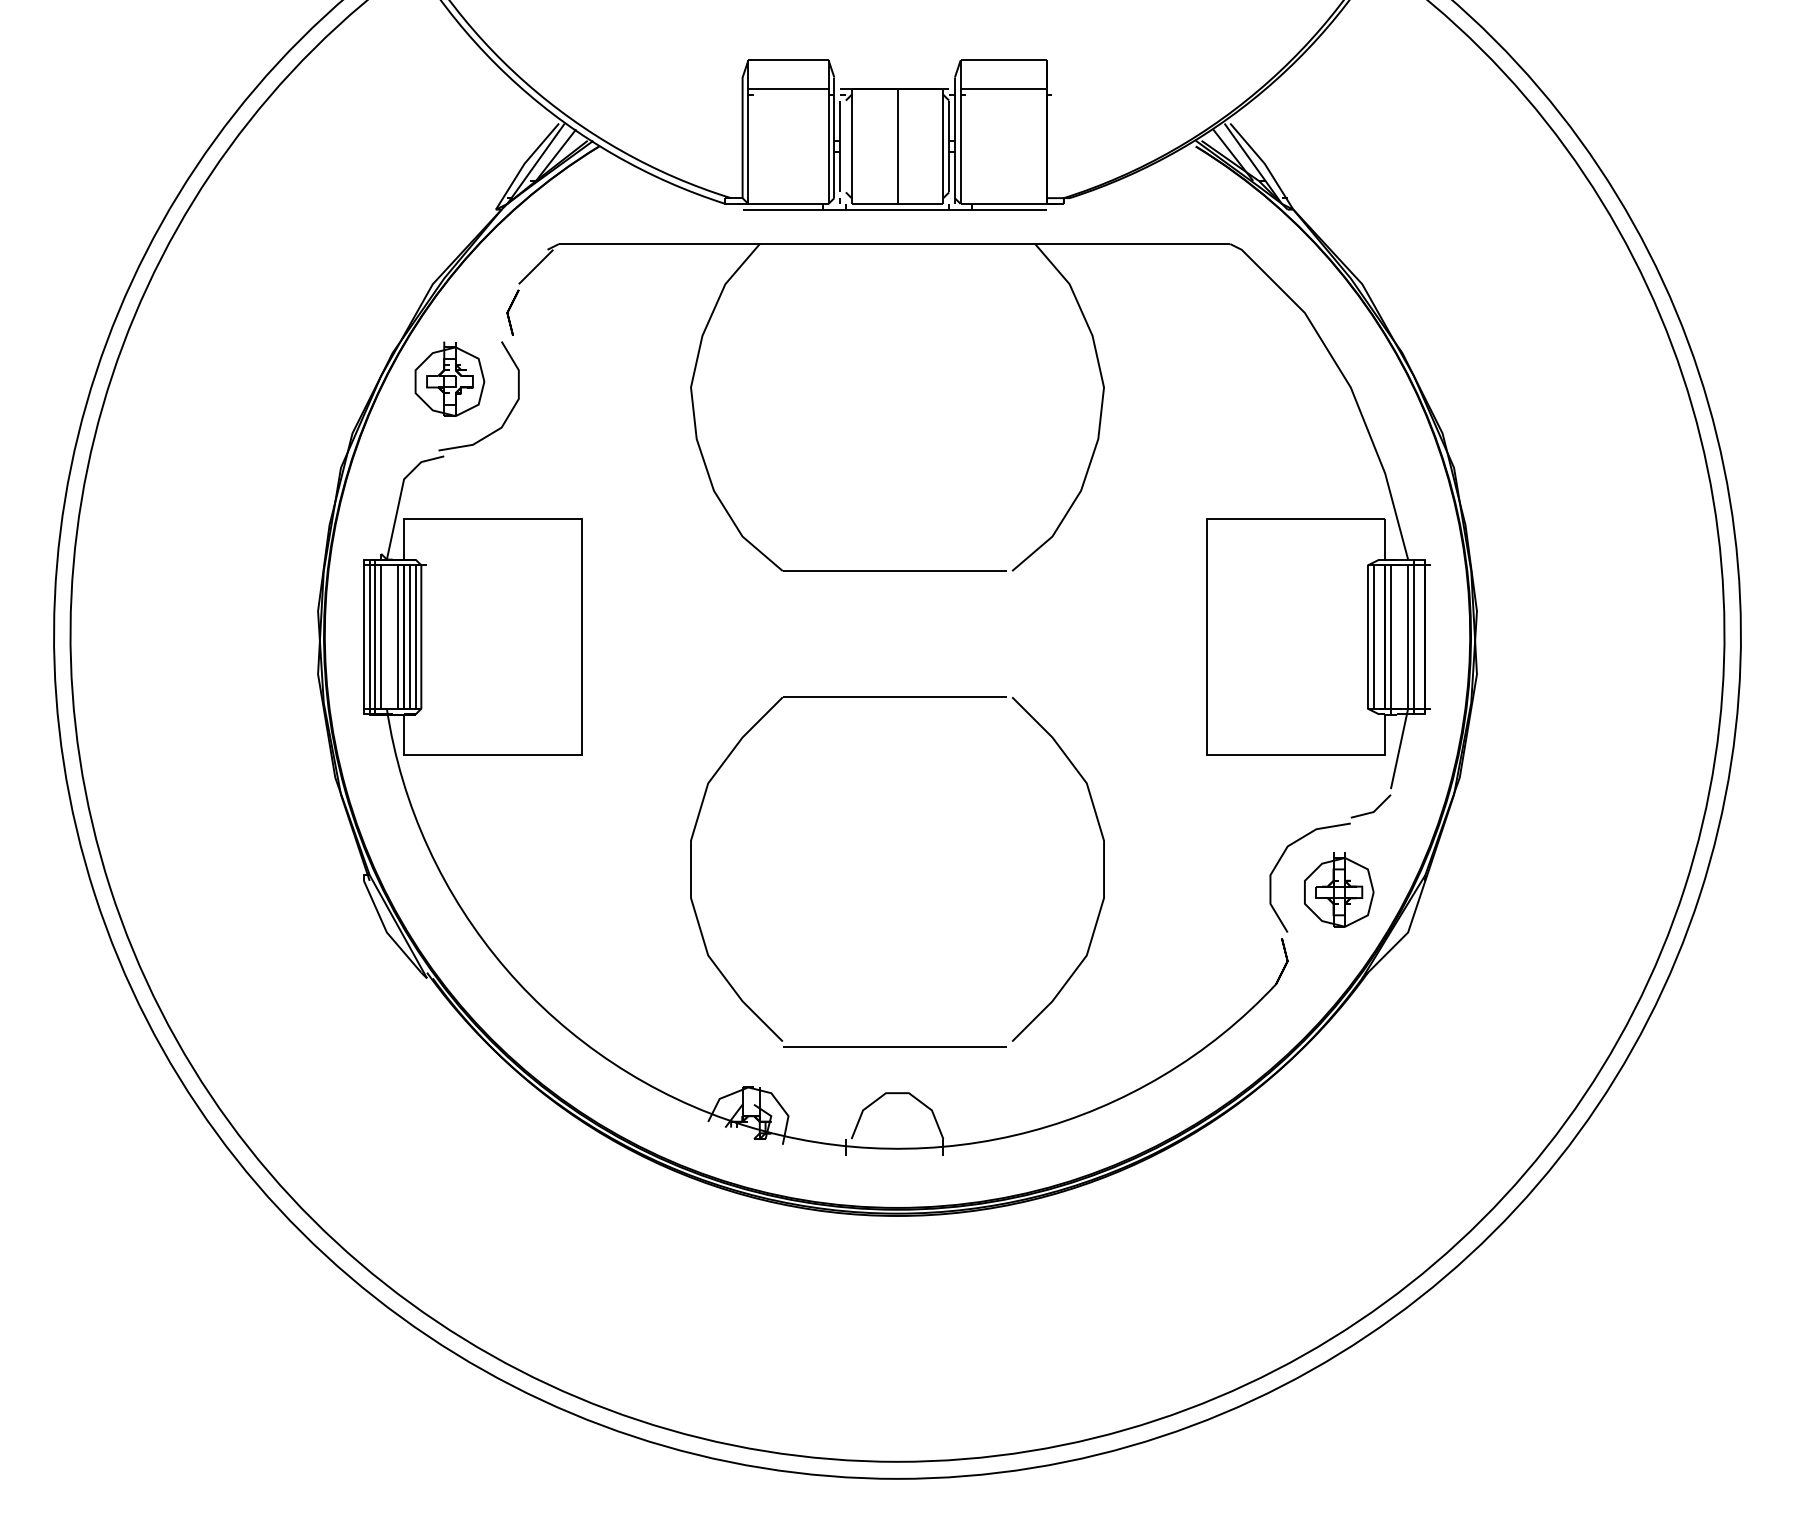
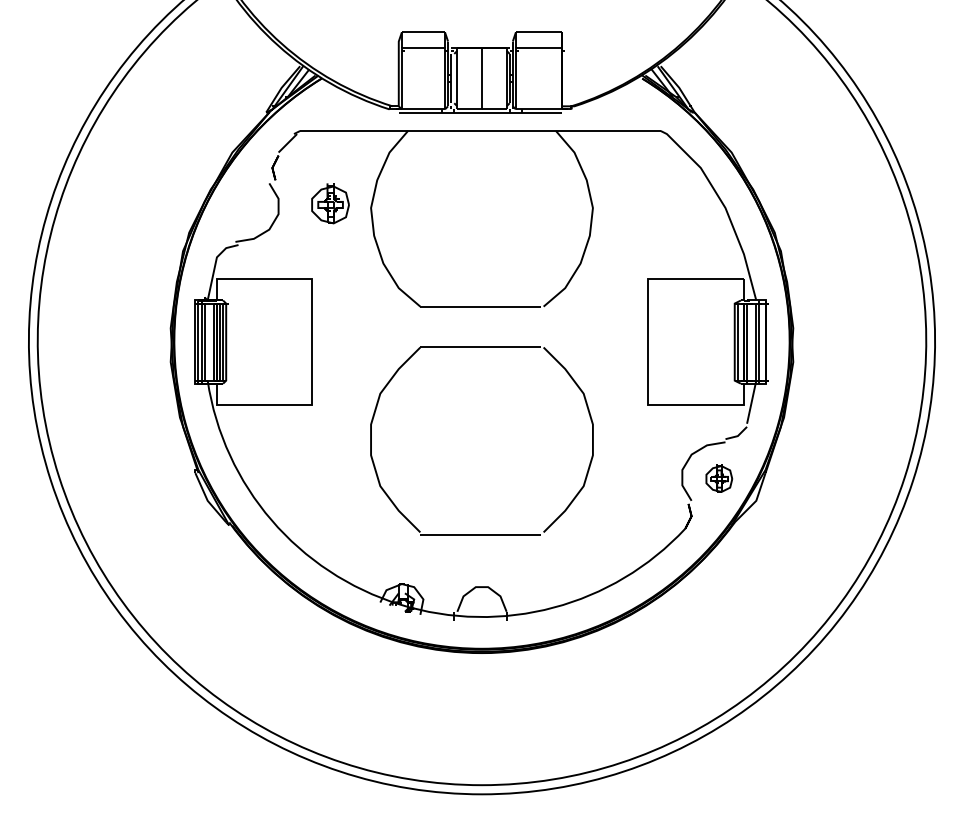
part: (449, 379) -> (330, 203), moved
part: (896, 697) -> (481, 347), moved
part: (1339, 890) -> (719, 478), size x0.7

